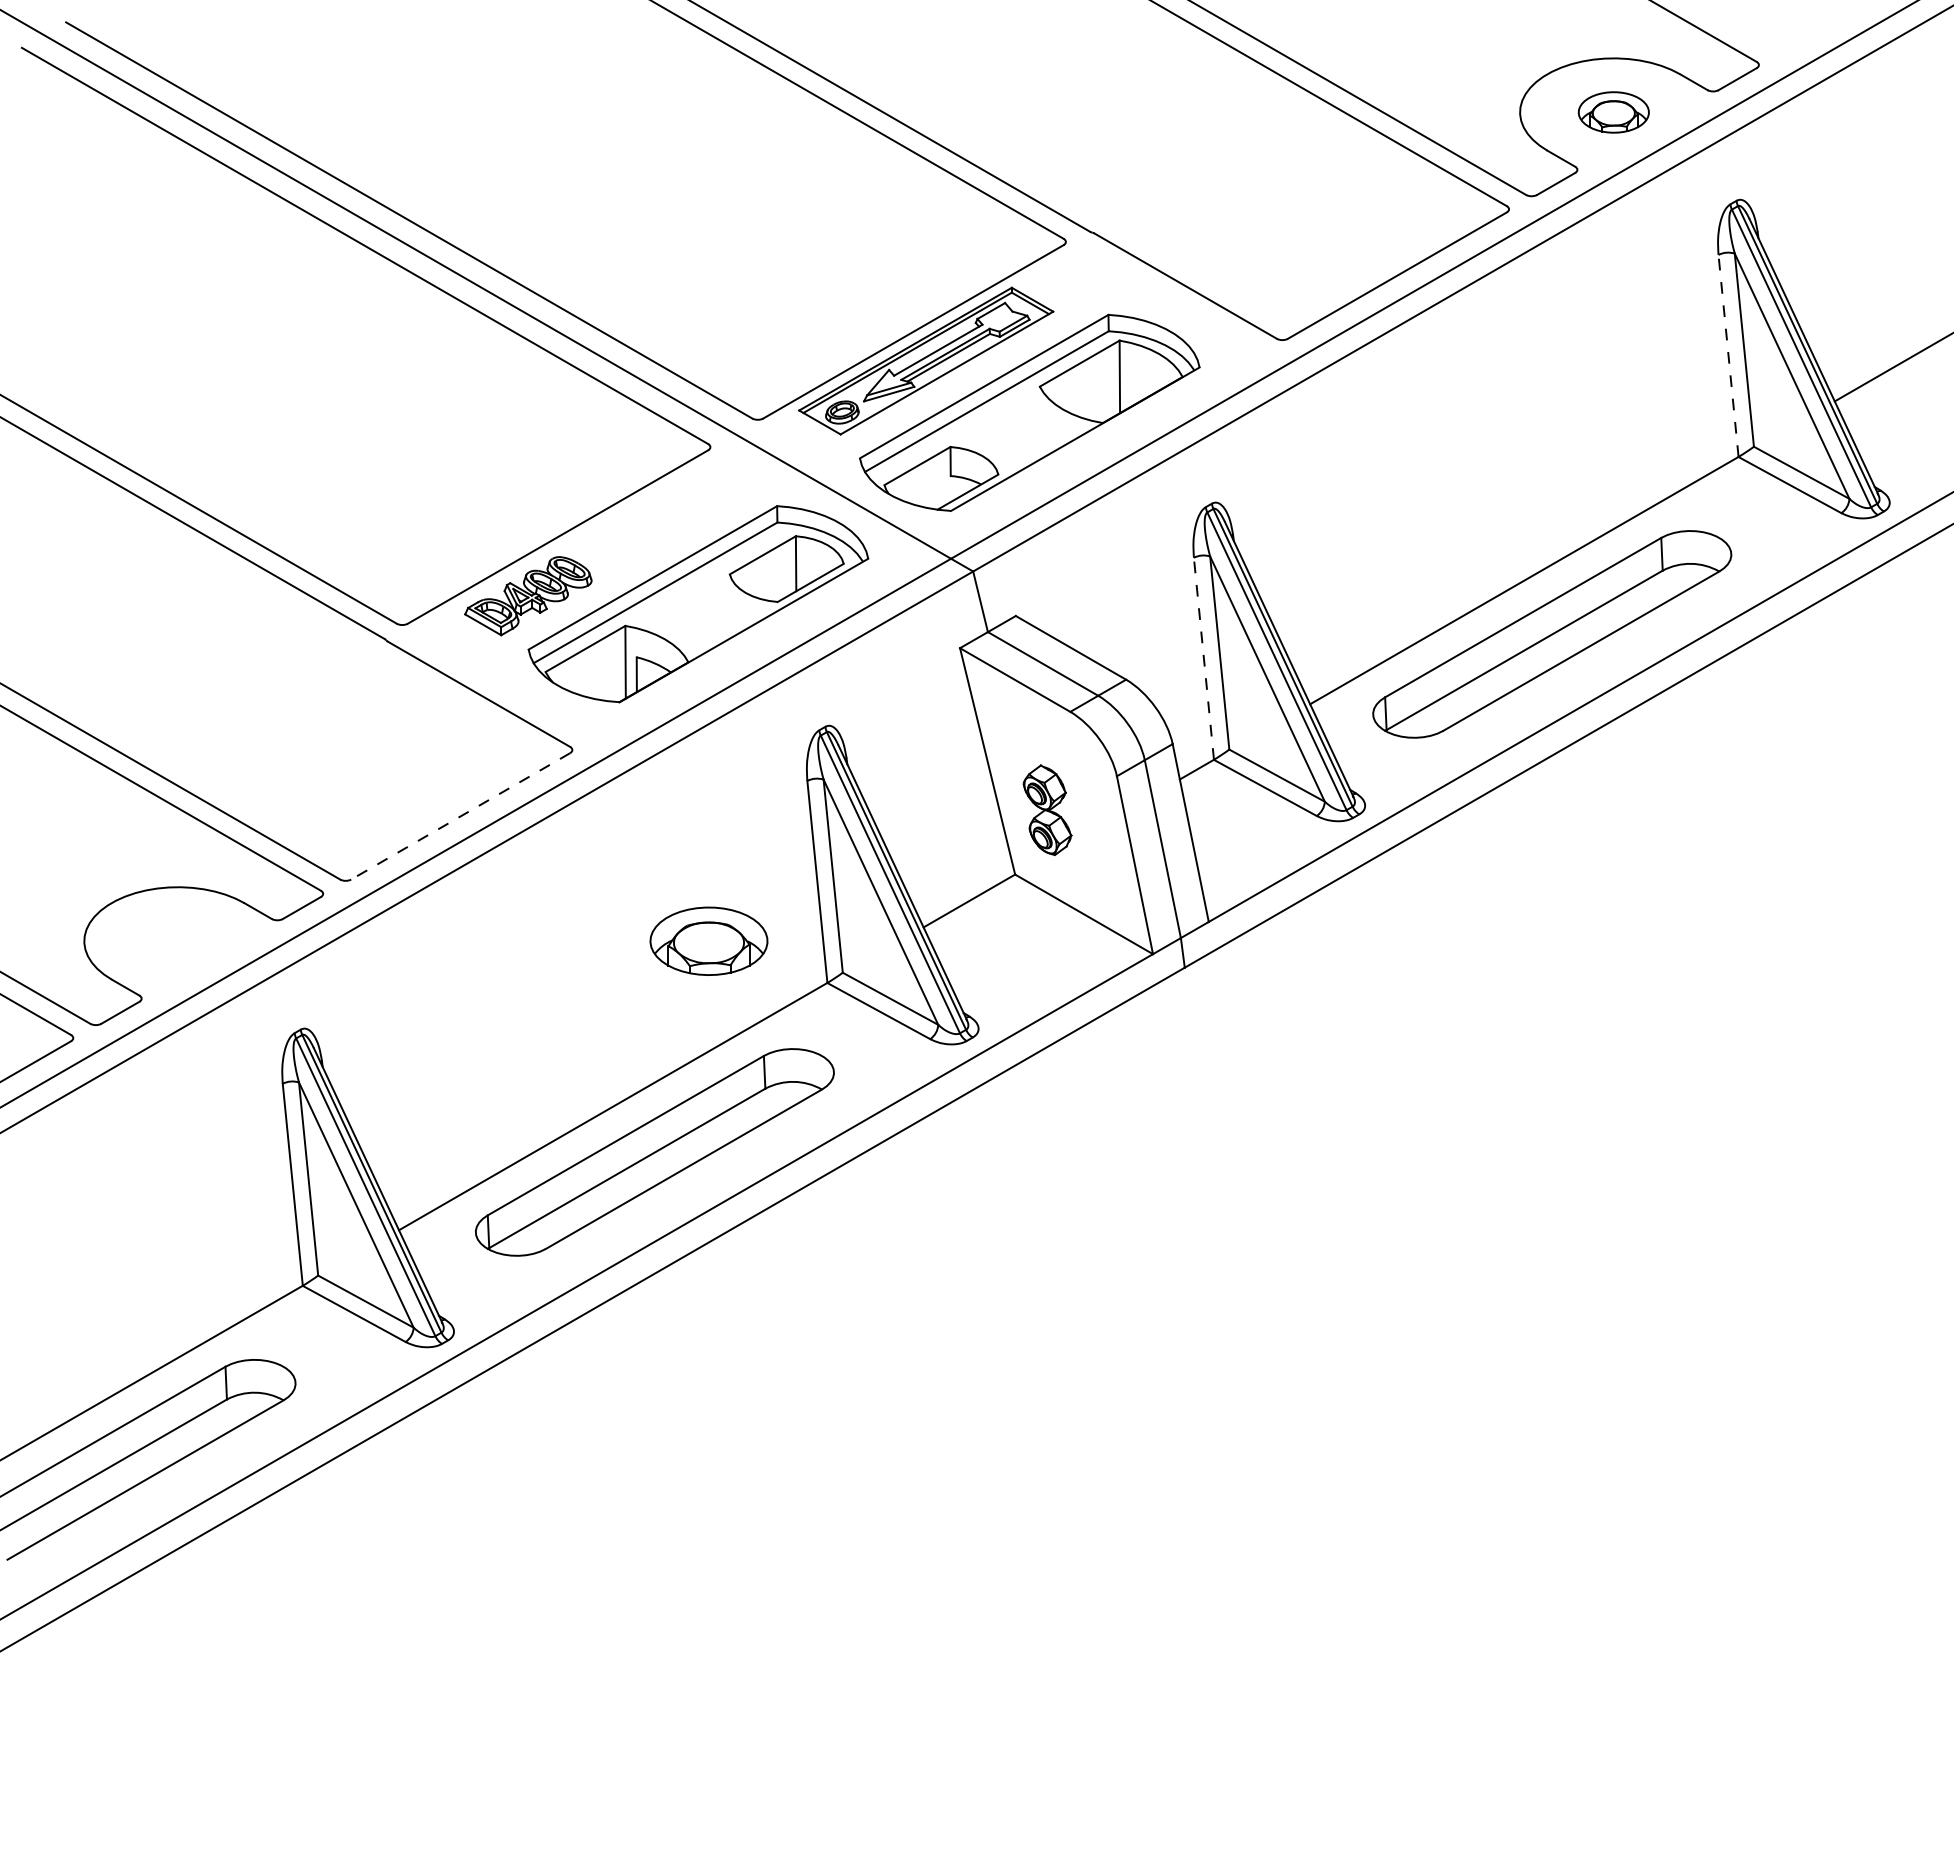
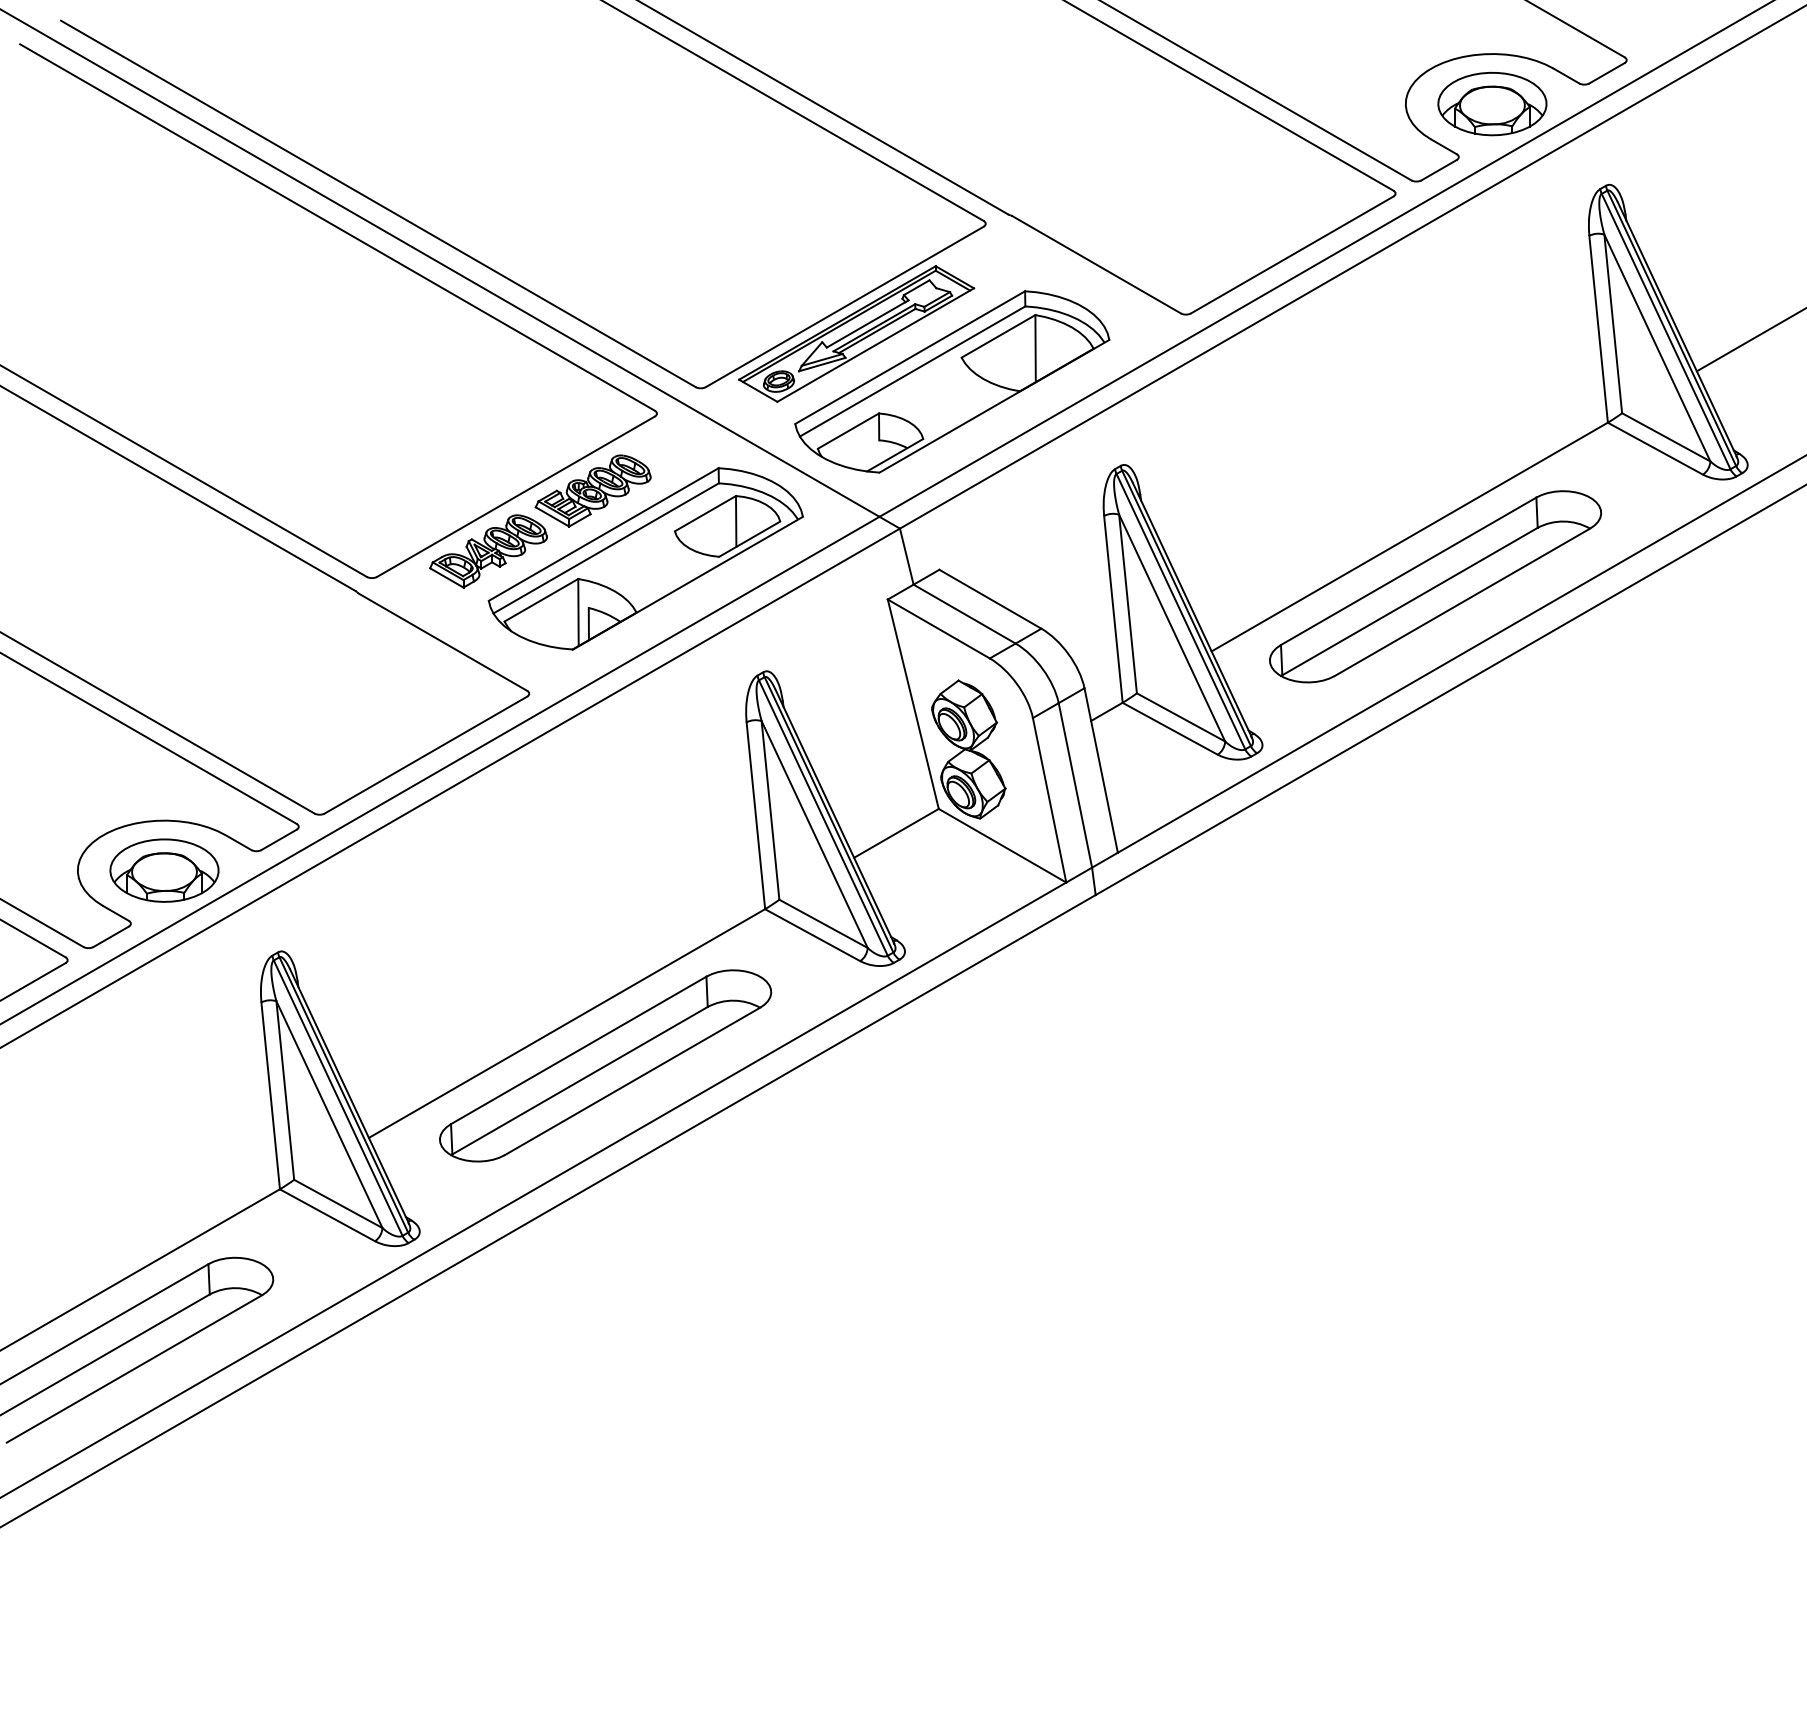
part: (1613, 112) -> (1492, 104), size x1.67
line: (1728, 355) -> (1598, 328), dashed -> solid
part: (641, 530) -> (593, 490), added
line: (1203, 658) -> (1112, 609), dashed -> solid
part: (1047, 809) -> (968, 748), size x1.67
line: (460, 816) -> (425, 755), dashed -> solid
part: (708, 940) -> (164, 869), moved

